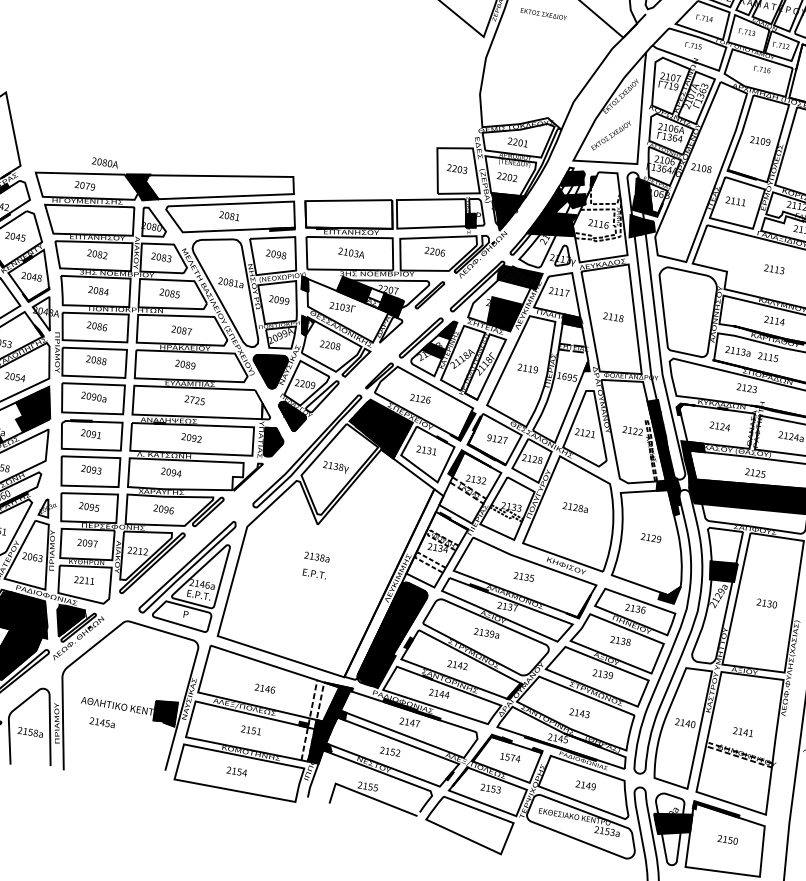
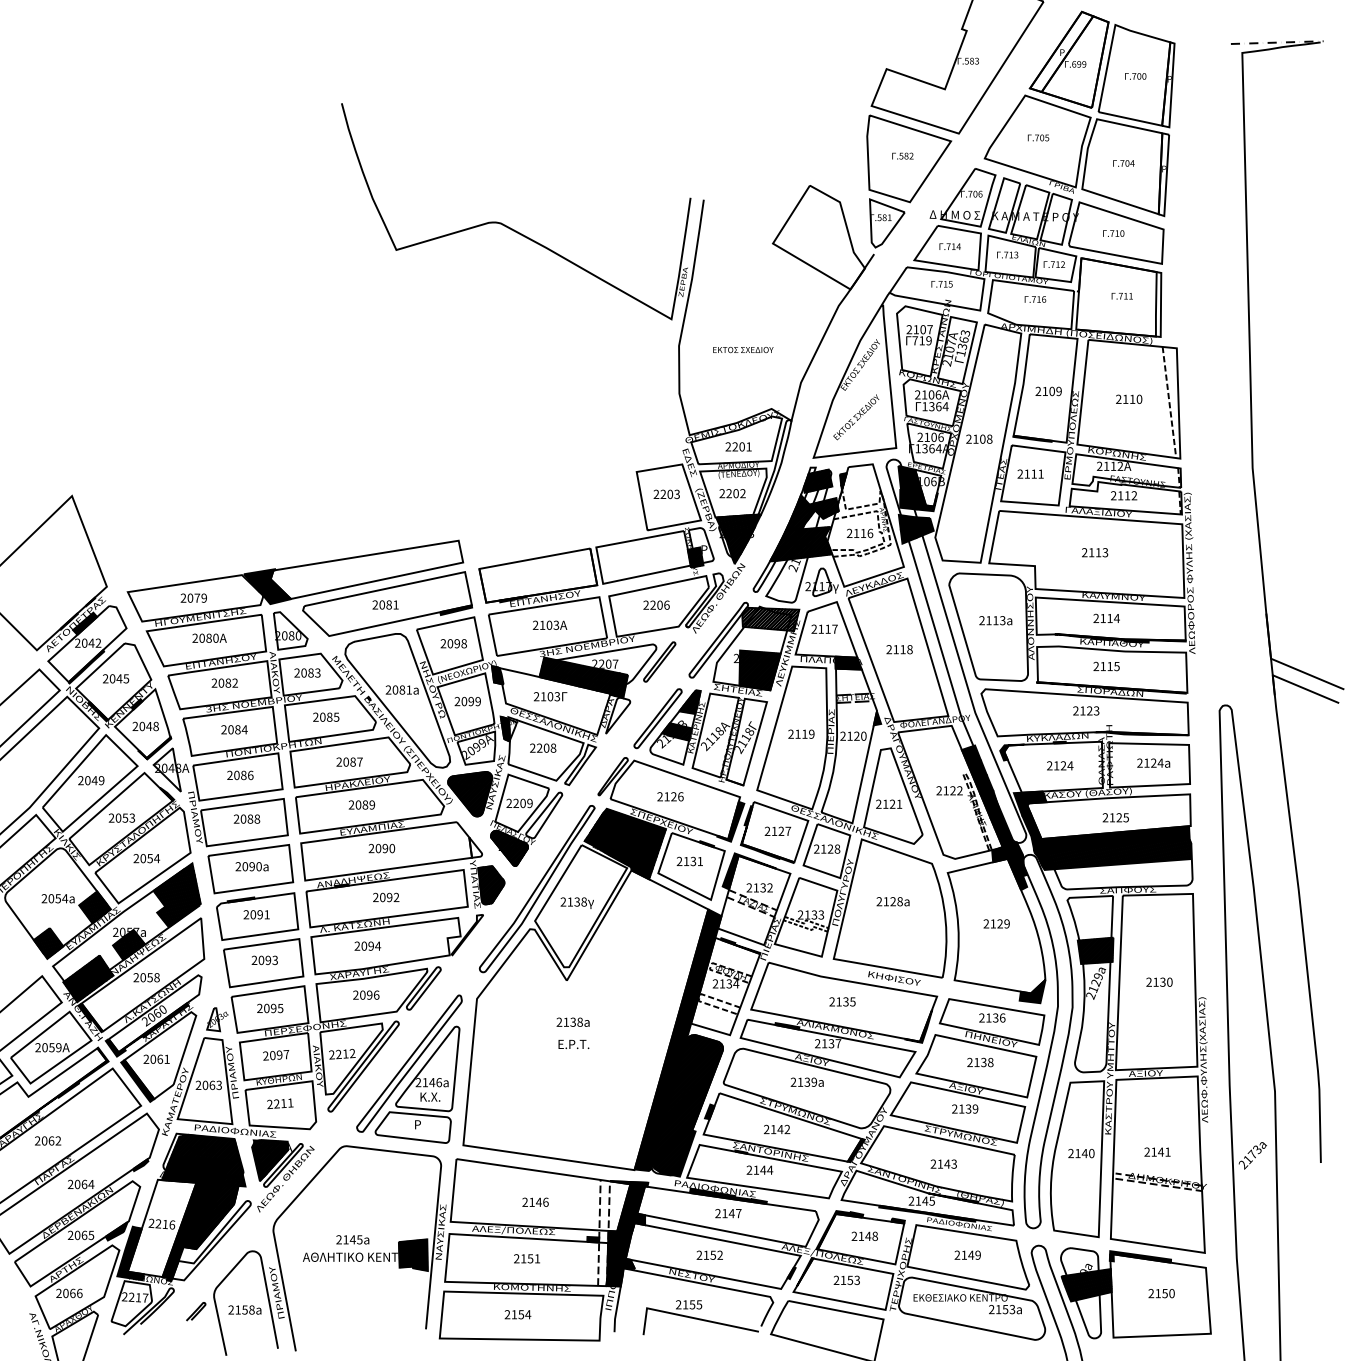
text: (543, 14) -> (743, 350), moved
text: (105, 162) -> (209, 637), moved
hatch: (374, 297) -> (589, 677), added
text: (737, 351) -> (995, 620), moved
text: (567, 376) -> (853, 735), 1695 -> 2120
text: (197, 400) -> (385, 848), 2725 -> 2090
text: (489, 437) -> (767, 831), 9127 -> 2127
fill: (393, 583) -> (677, 1039), added
text: (199, 594) -> (430, 1096), Ε.Ρ.Τ. -> K.X.
text: (102, 722) -> (352, 1239), moved
text: (510, 756) -> (864, 1235), 1574 -> 2148

